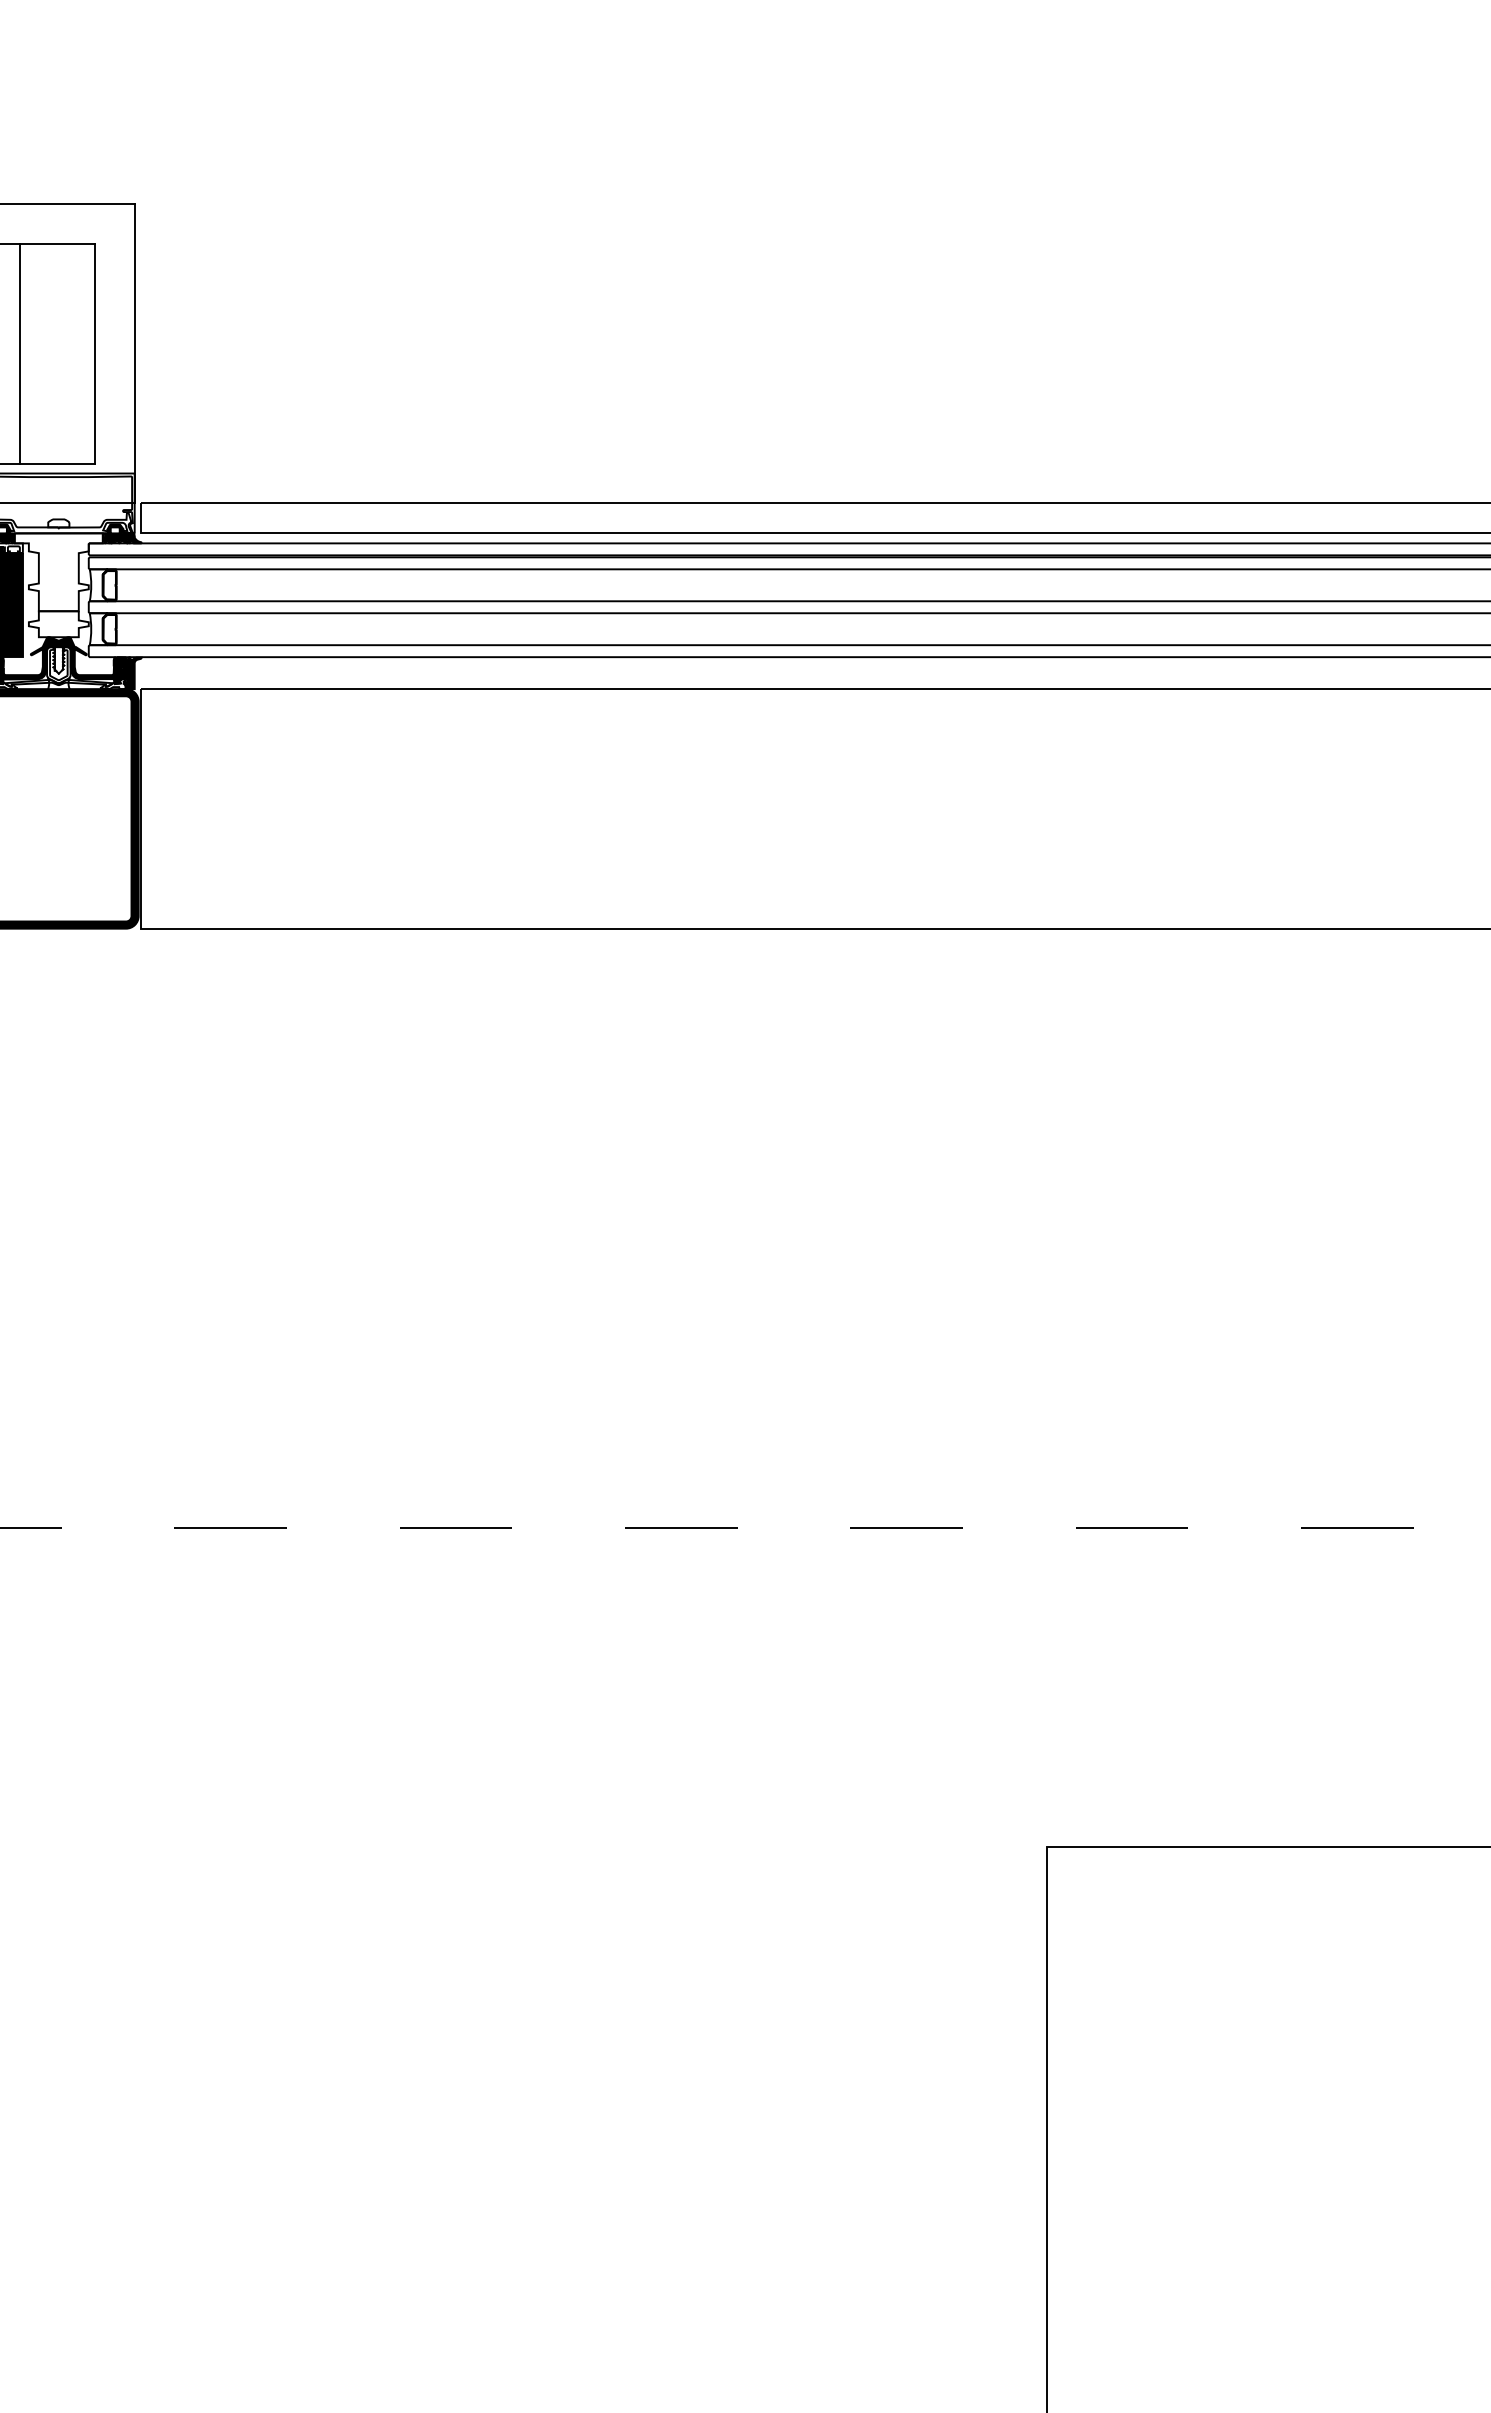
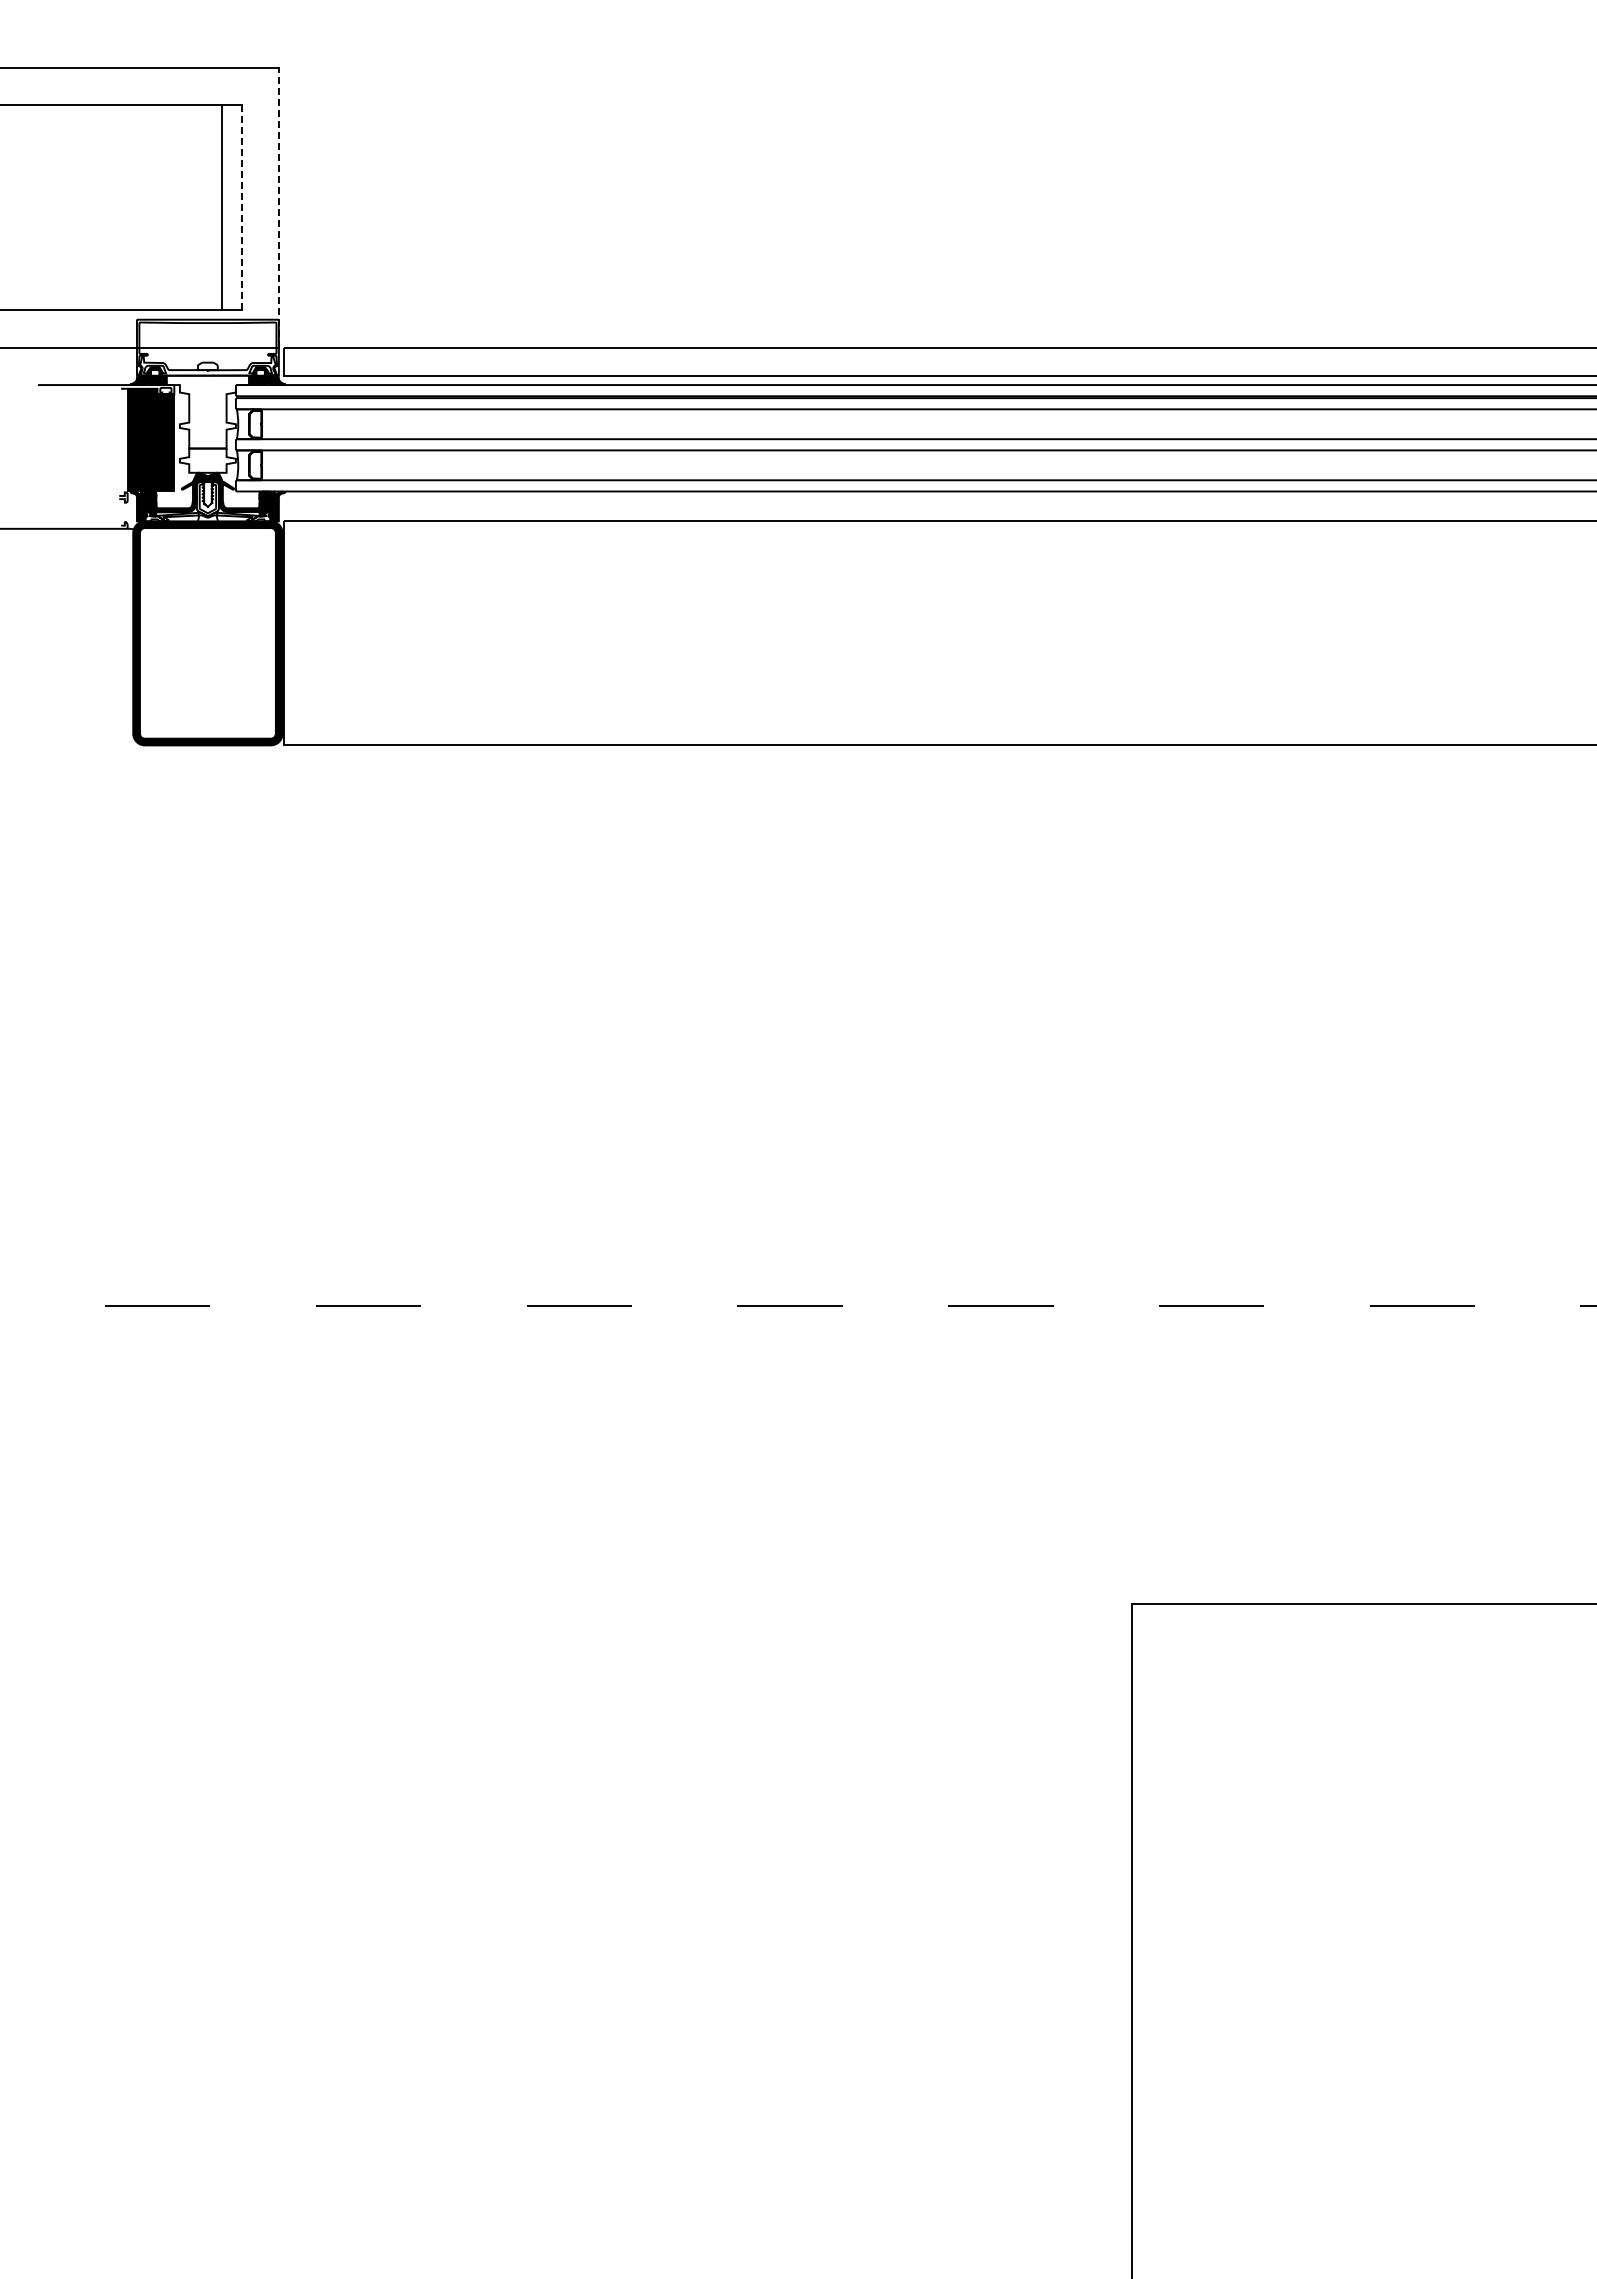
line: (19, 353) -> (221, 207), moved
line: (94, 353) -> (241, 207), solid -> dashed
line: (134, 353) -> (278, 207), solid -> dashed

